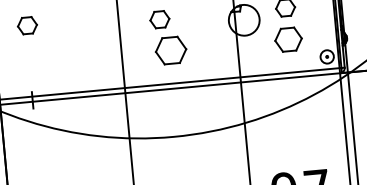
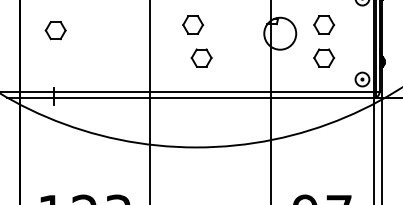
part: (27, 25) -> (55, 30), moved
part: (287, 39) -> (323, 57), size x0.71
part: (170, 50) -> (201, 57), size x0.62

